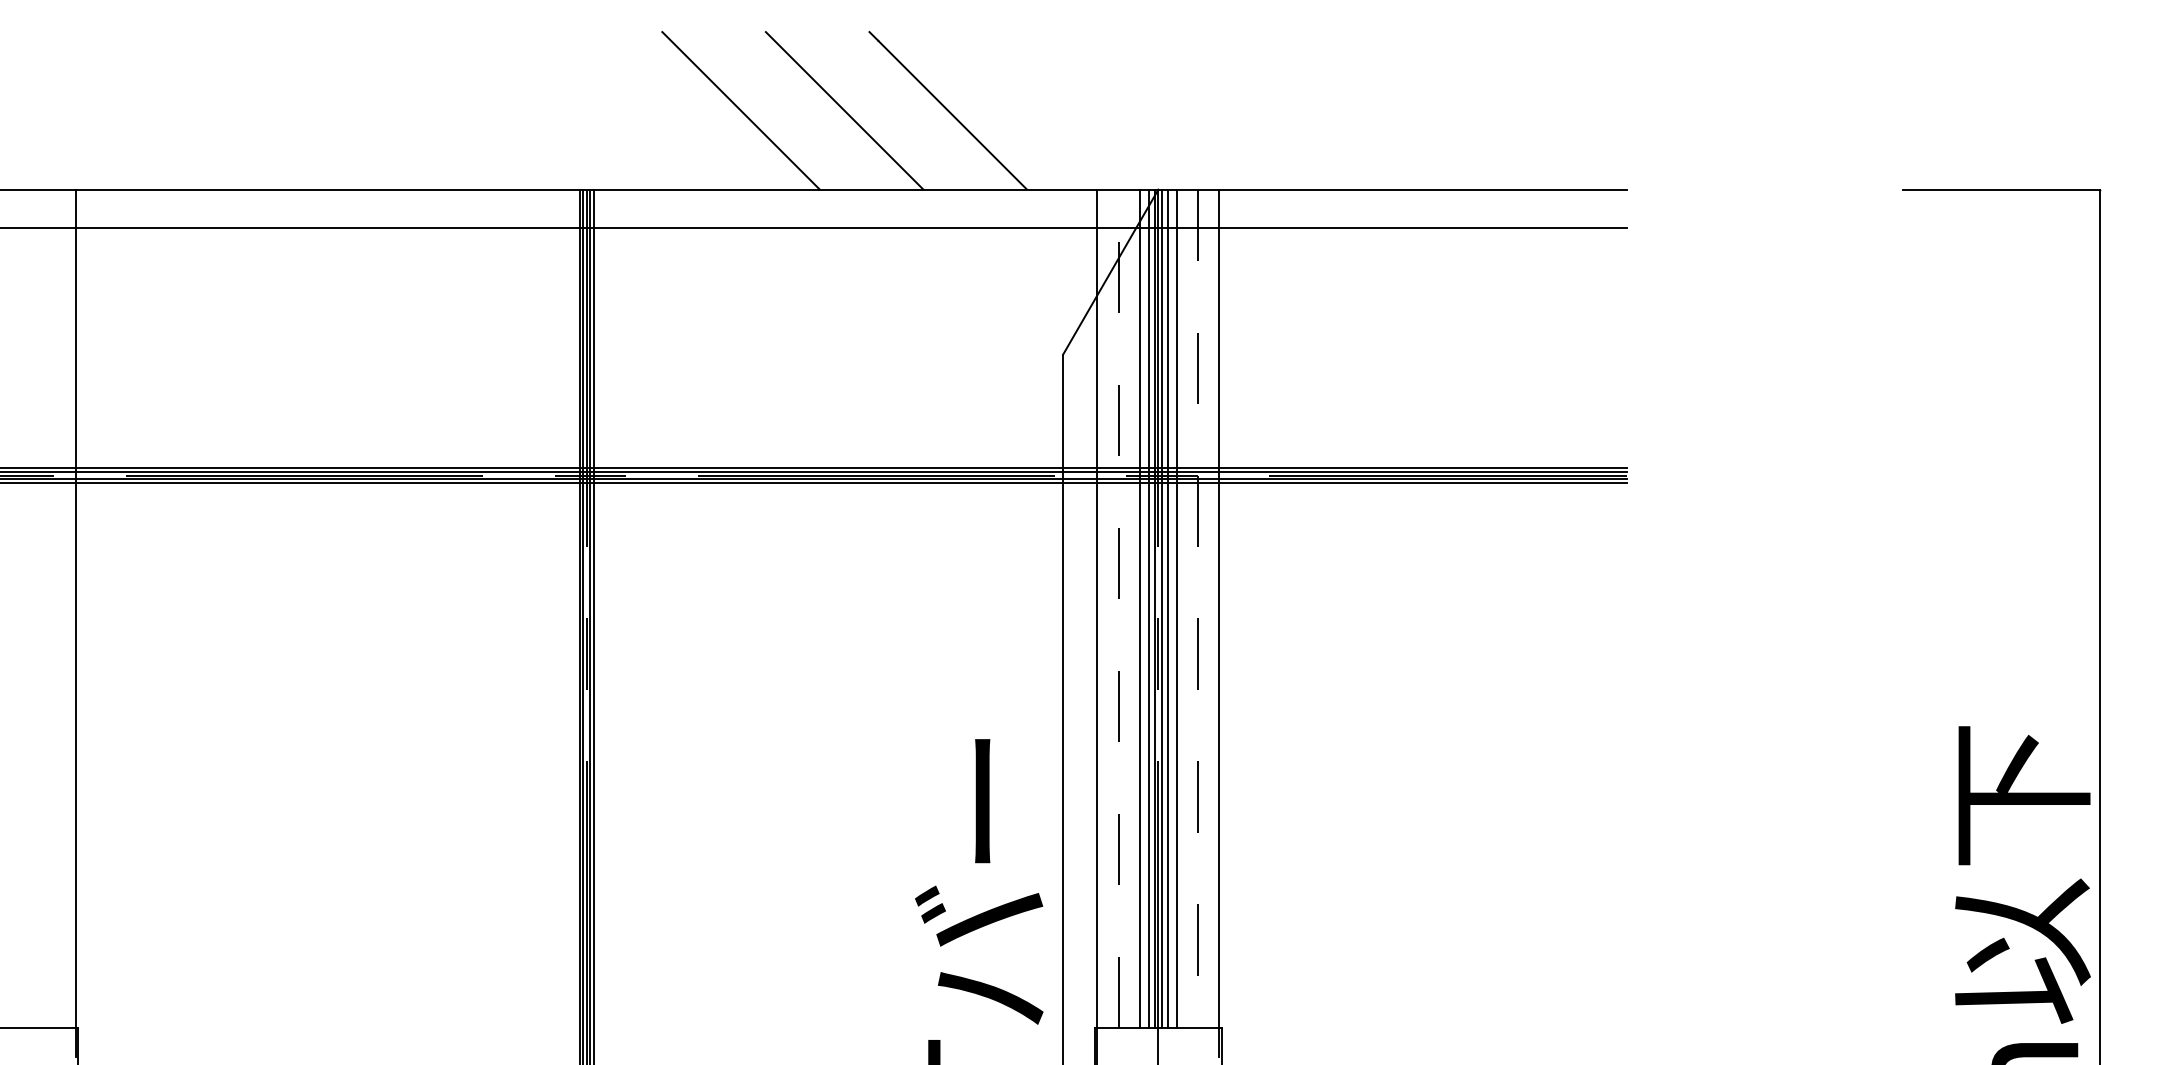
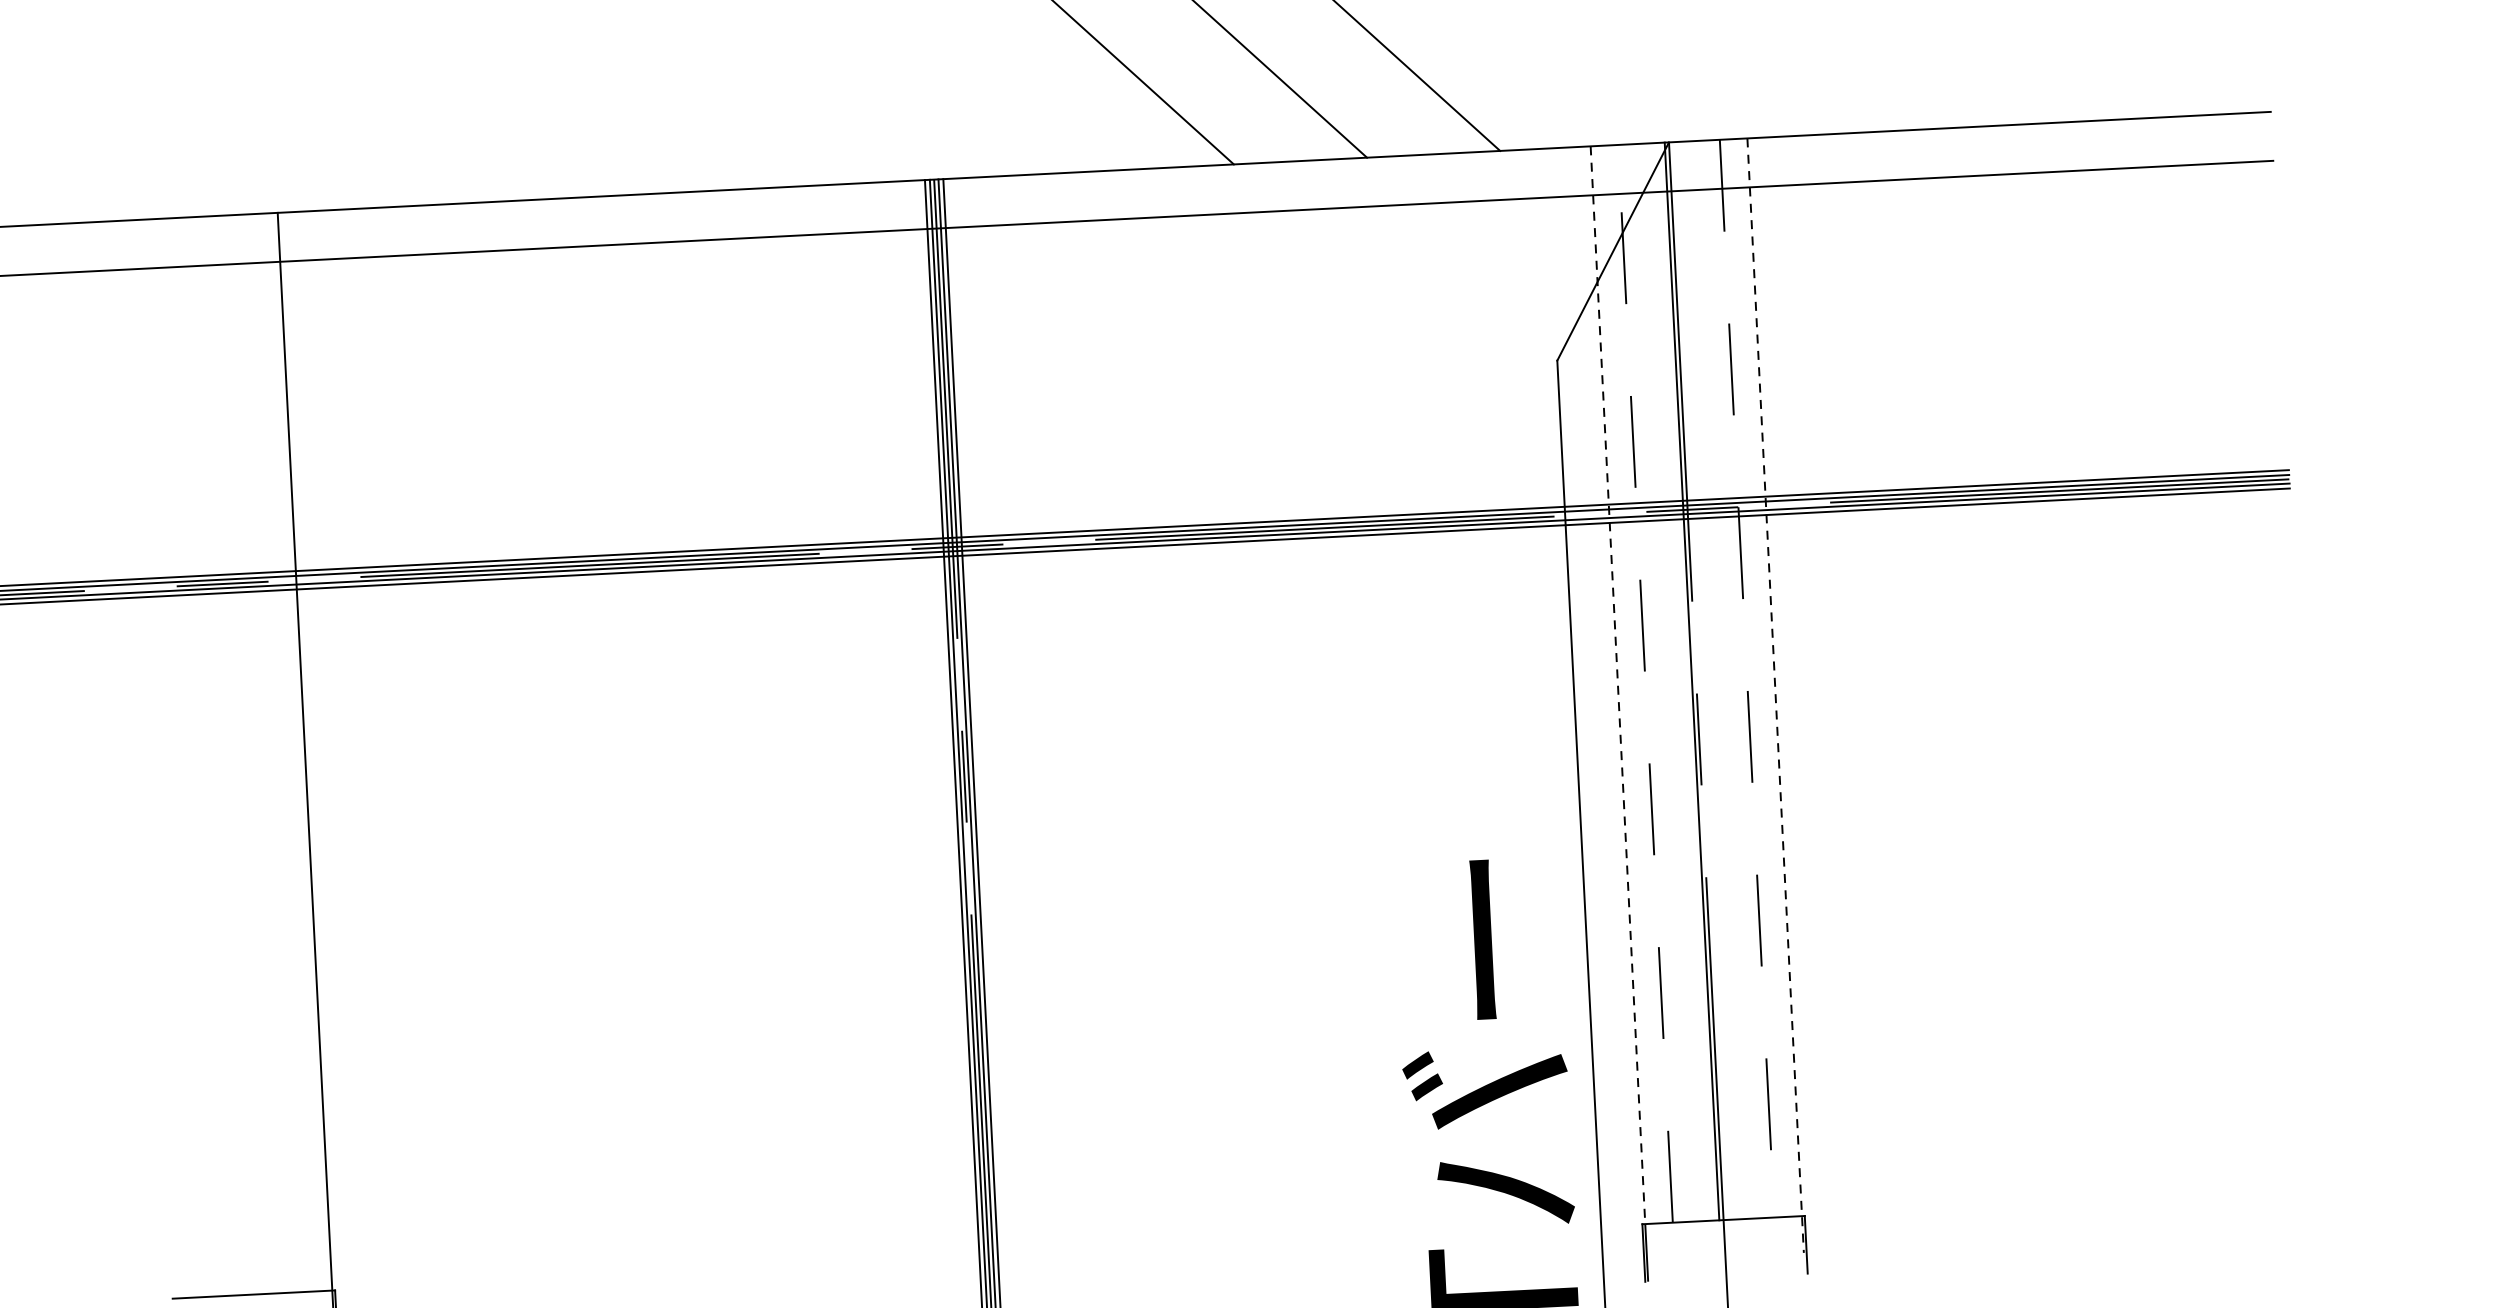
line: (1140, 608) -> (1673, 681), removed
line: (1148, 608) -> (1683, 681), removed
line: (1161, 608) -> (1700, 680), removed
line: (1167, 608) -> (1707, 680), removed
line: (1176, 608) -> (1719, 679), removed
line: (1097, 609) -> (1618, 685), solid -> dashed
line: (1219, 623) -> (1775, 696), solid -> dashed

